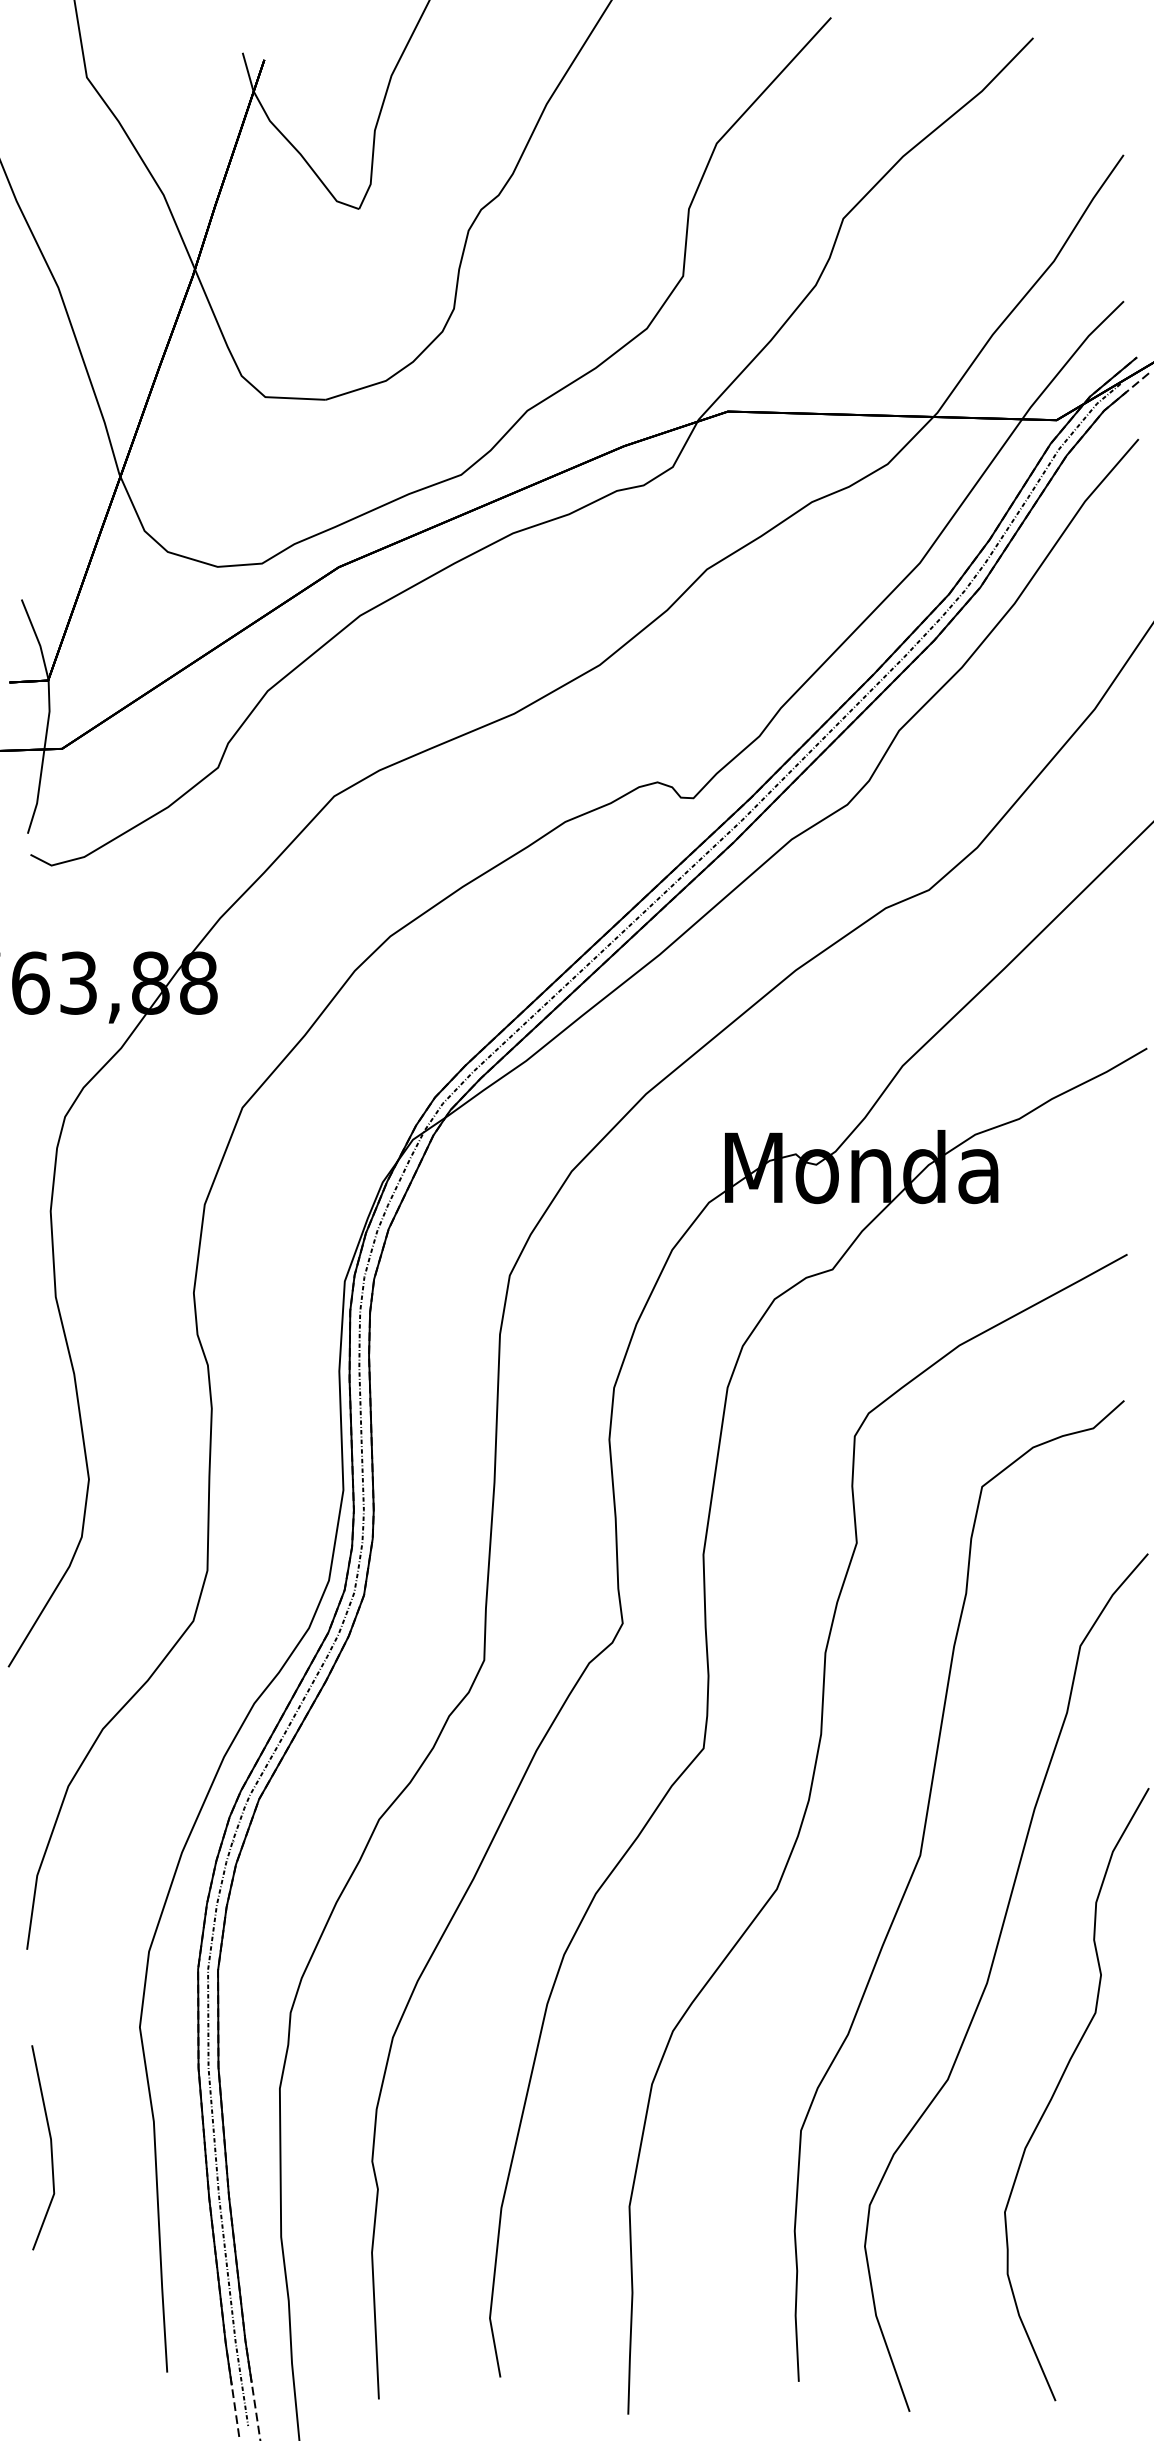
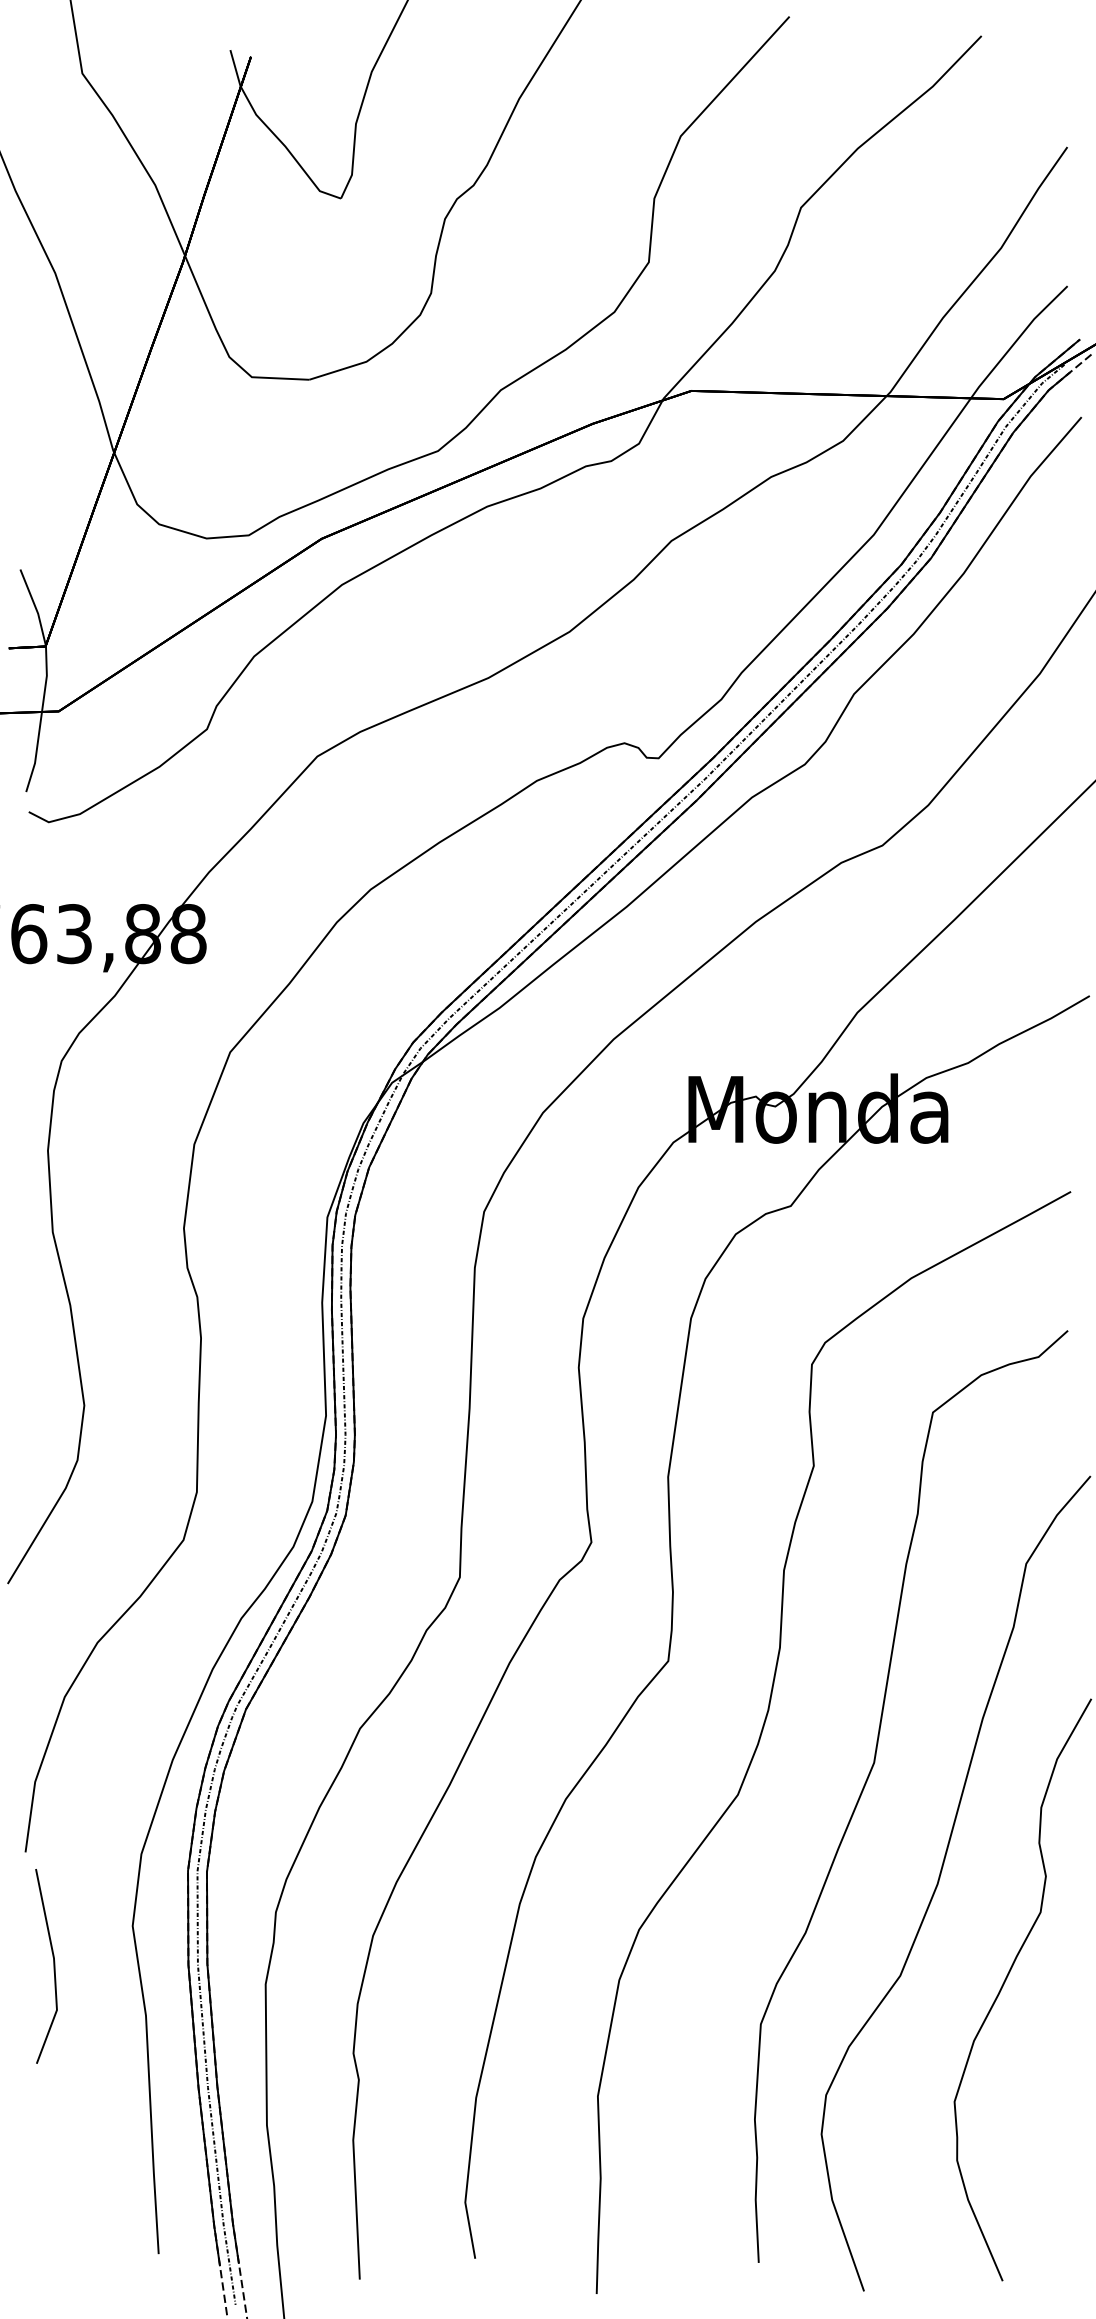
line: (50, 2147) -> (53, 1966), moved

